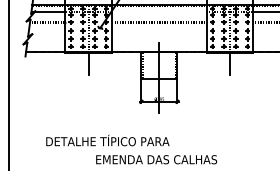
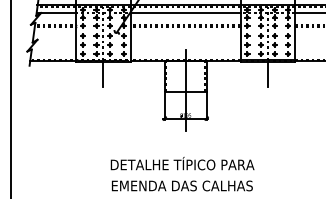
line: (159, 11) -> (185, 13), added
text: (107, 140) -> (182, 163), moved

